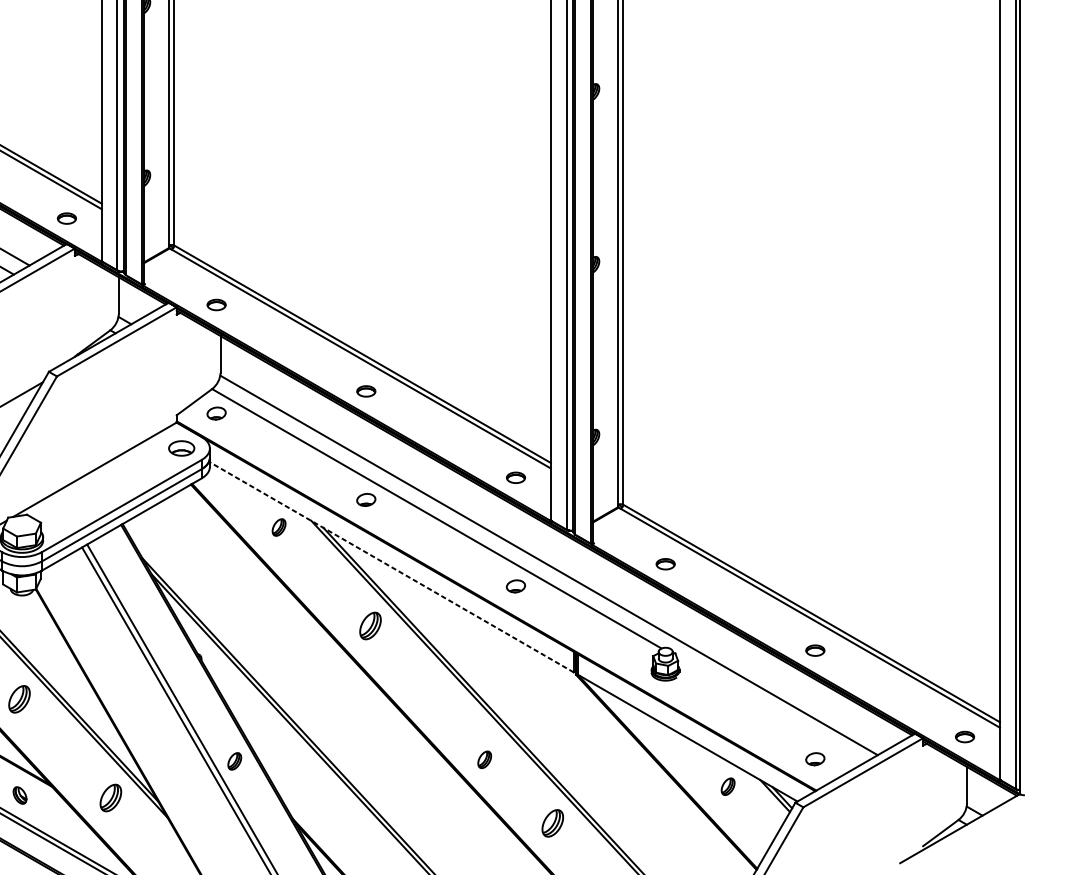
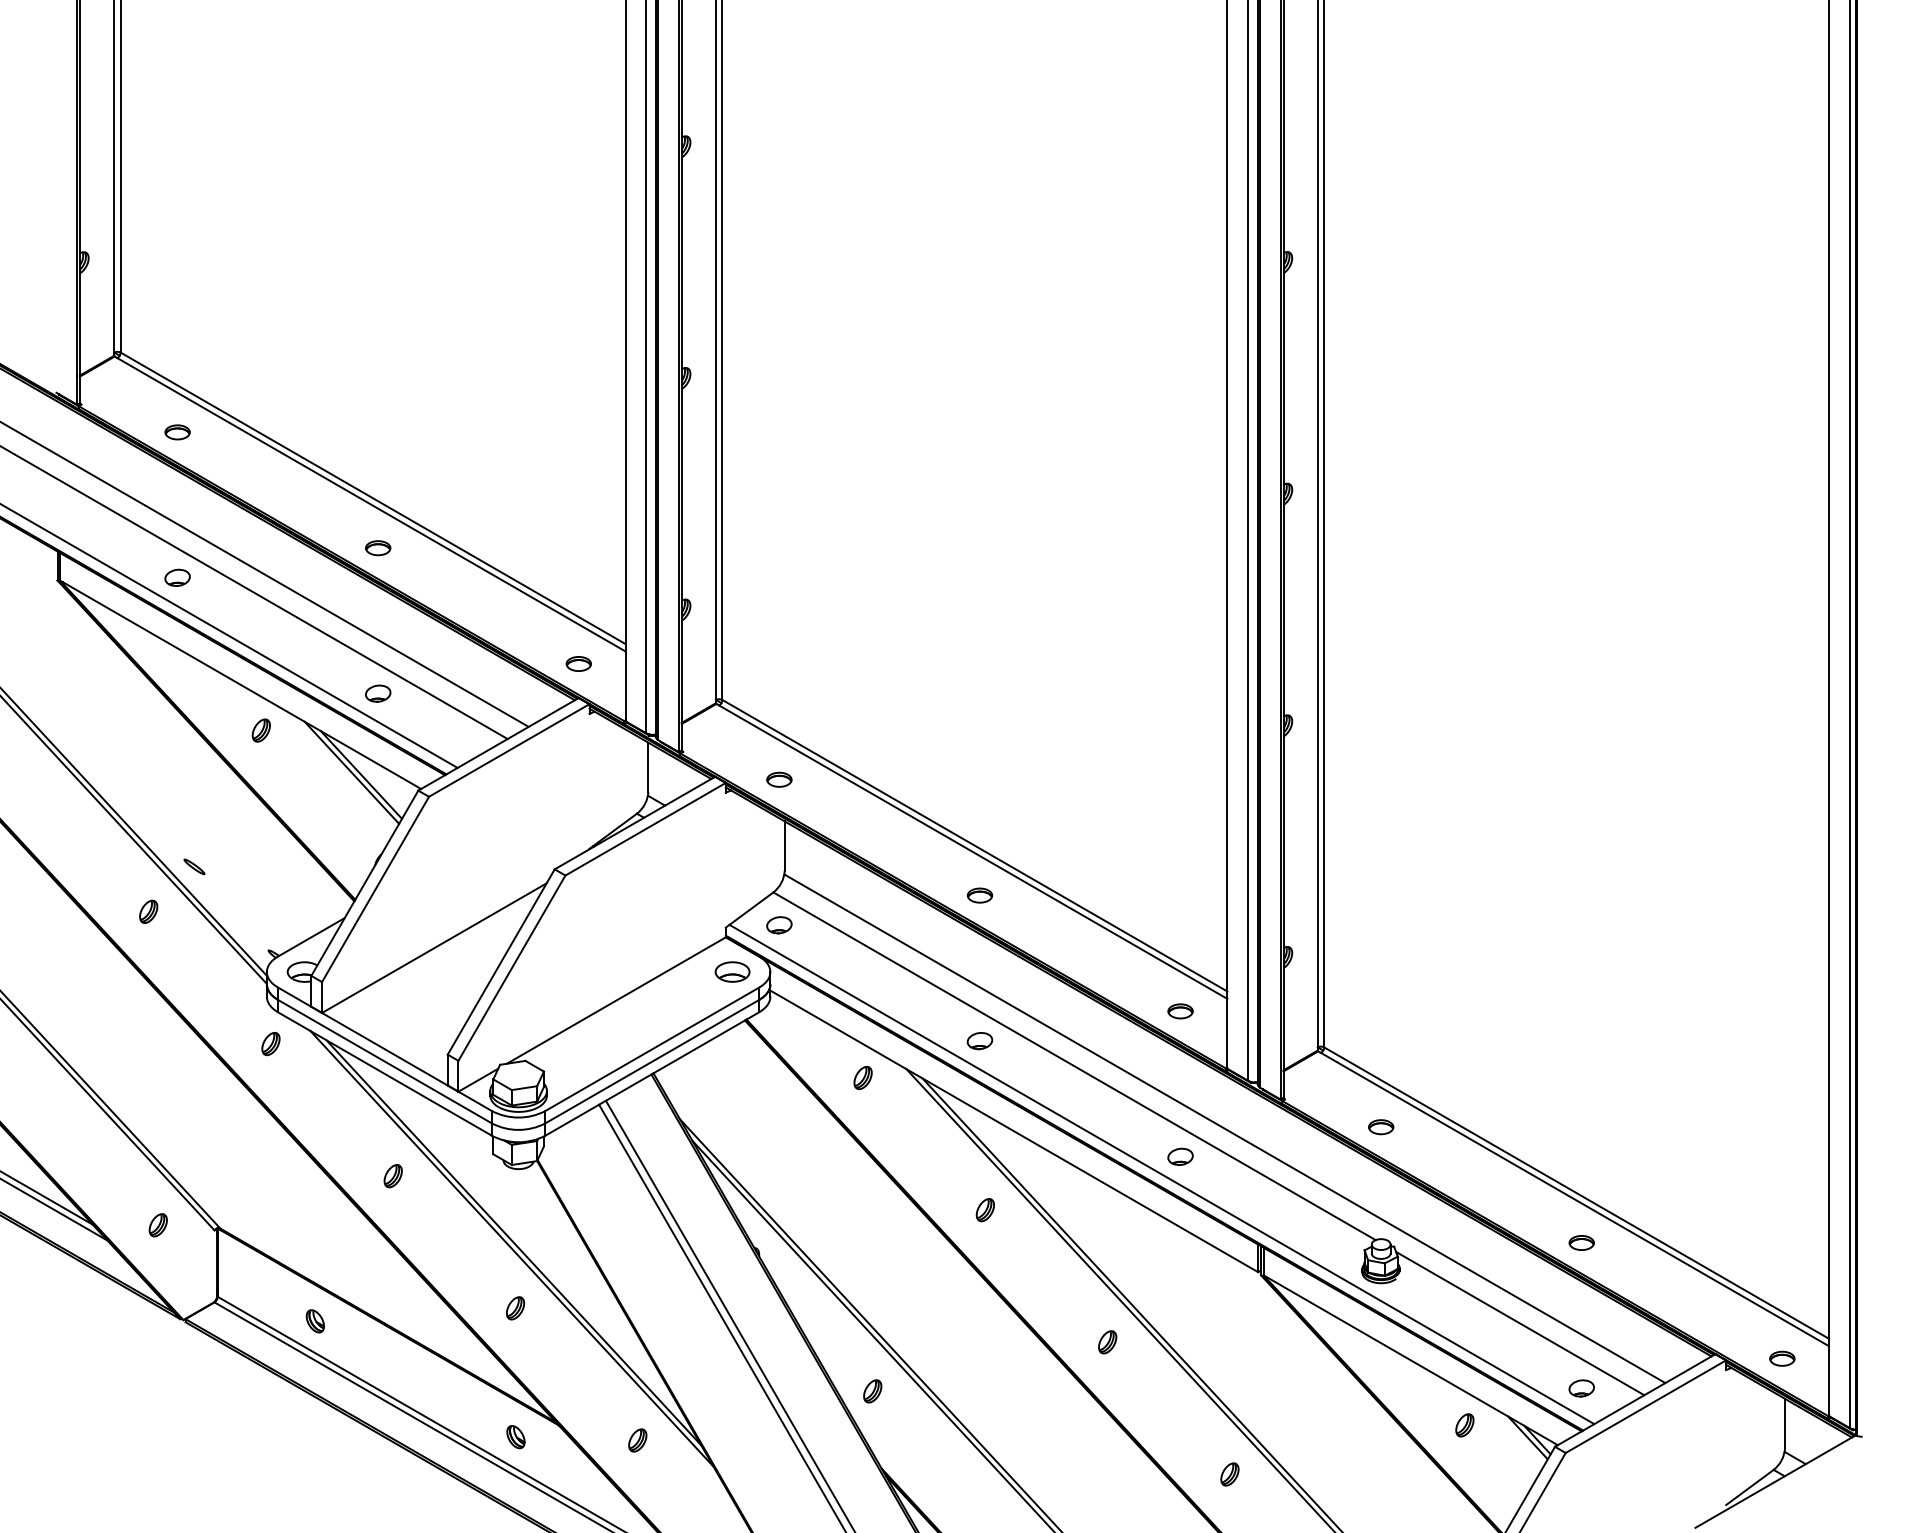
line: (392, 567) -> (1014, 1131), dashed -> solid
line: (501, 599) -> (1161, 1174), added
part: (369, 626) -> (984, 1210), size x0.62
part: (19, 699) -> (515, 1308), size x0.62
line: (769, 710) -> (1520, 1323), added
part: (484, 759) -> (1107, 1342), moved
part: (234, 761) -> (872, 1391), moved
part: (110, 798) -> (637, 1440), size x0.62
part: (552, 823) -> (1229, 1474), size x0.62

